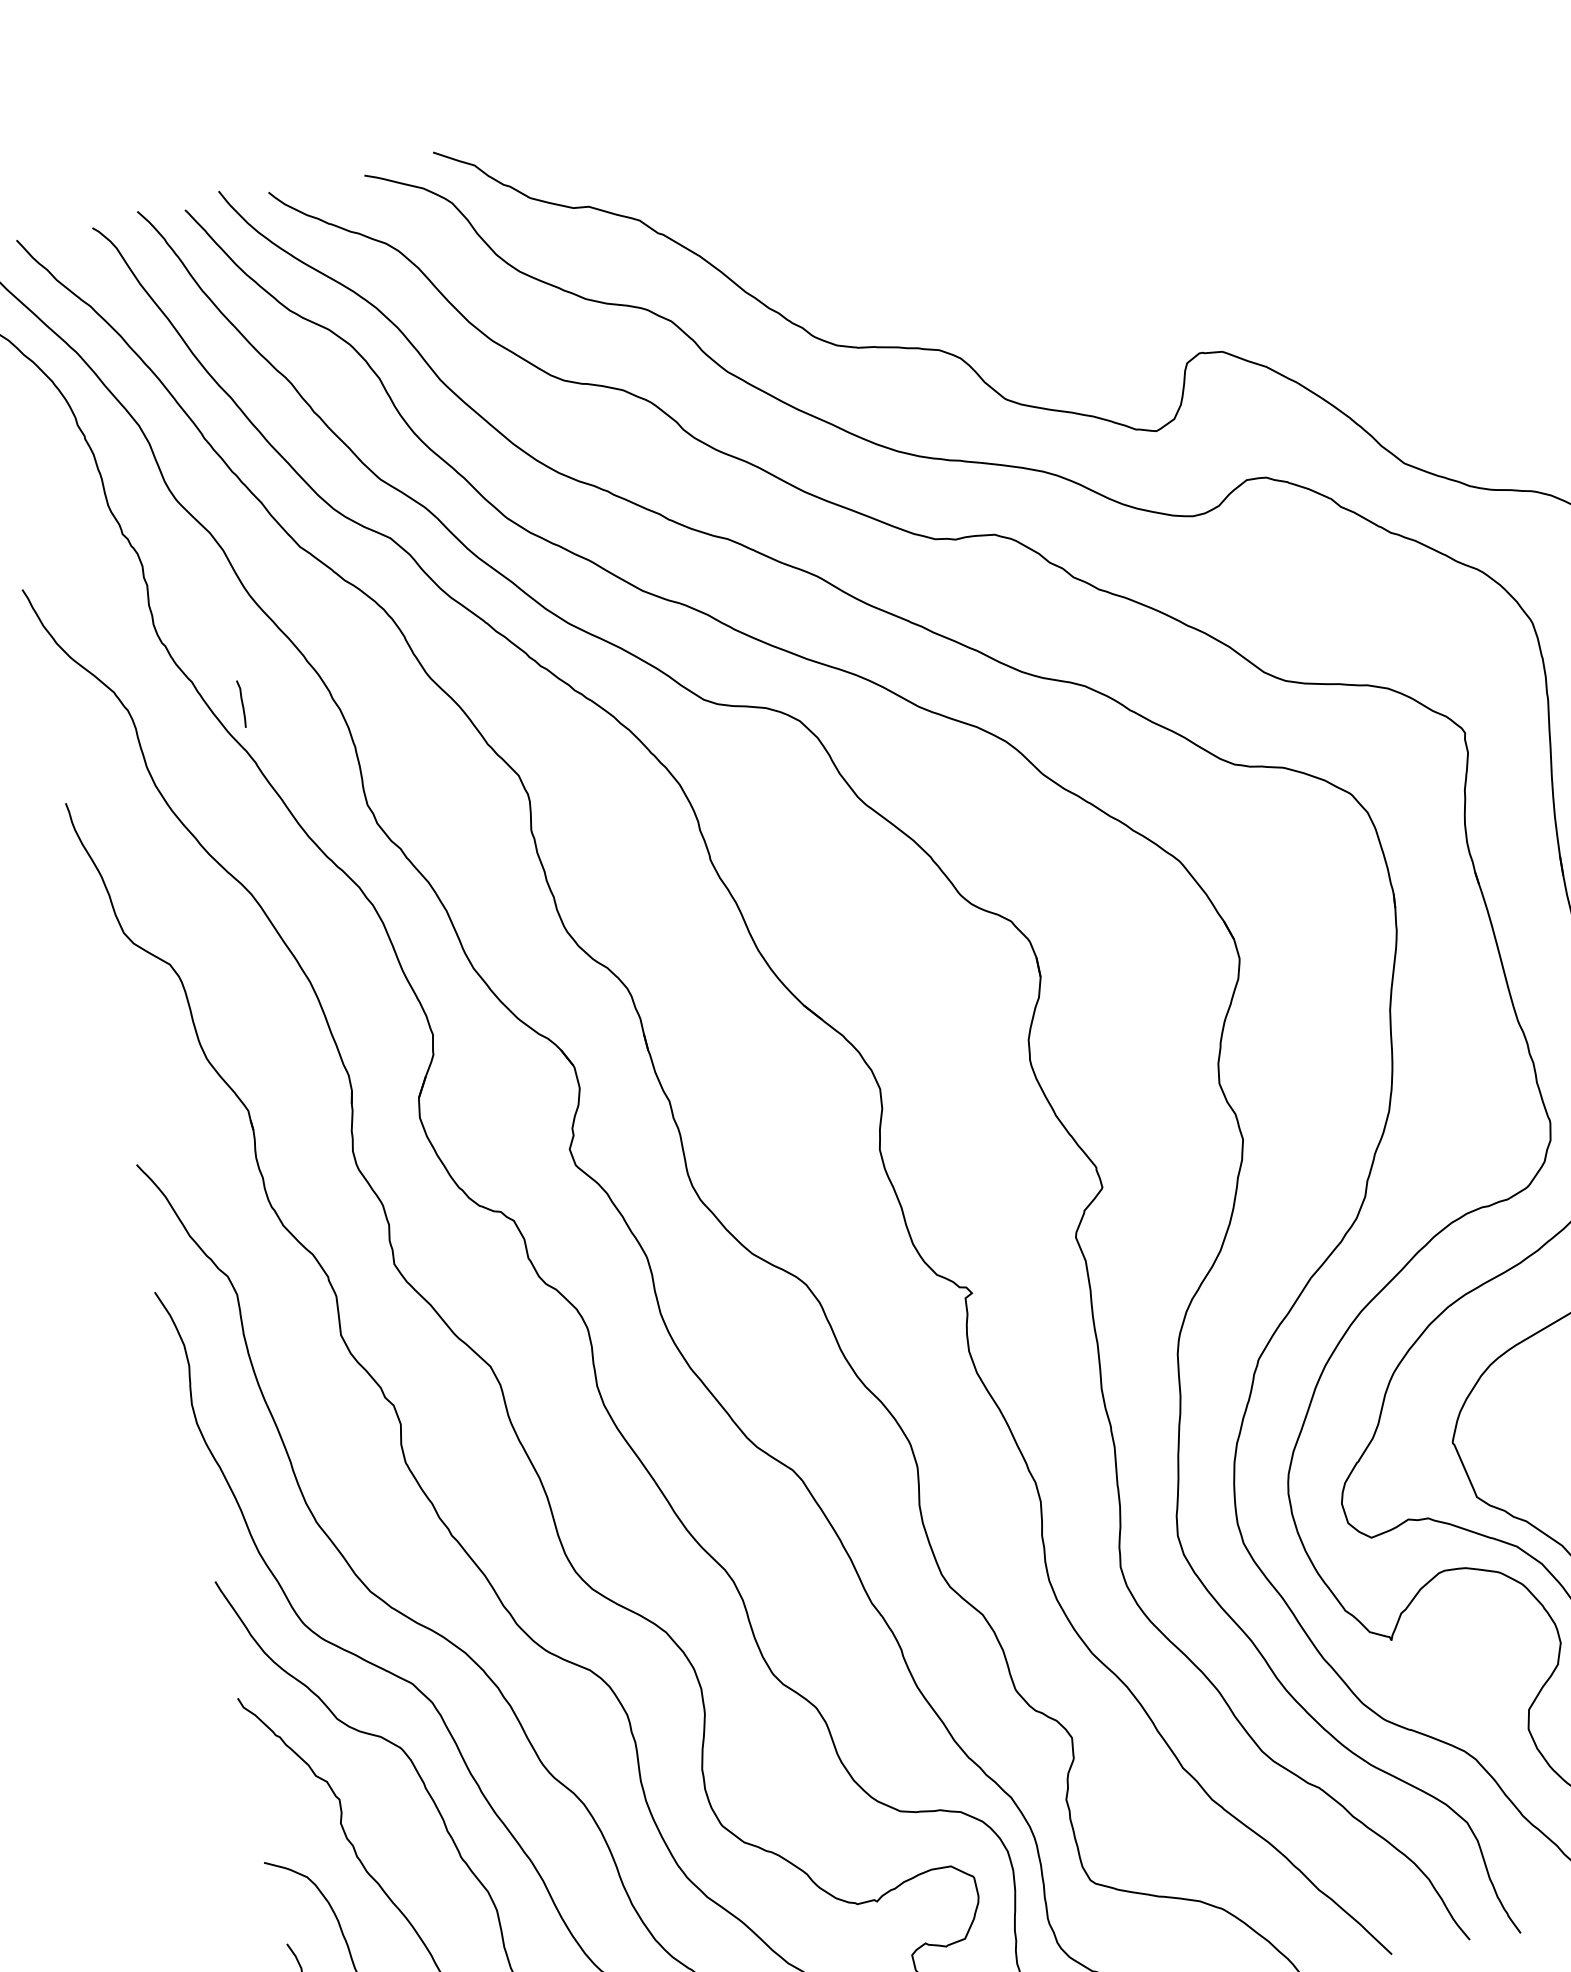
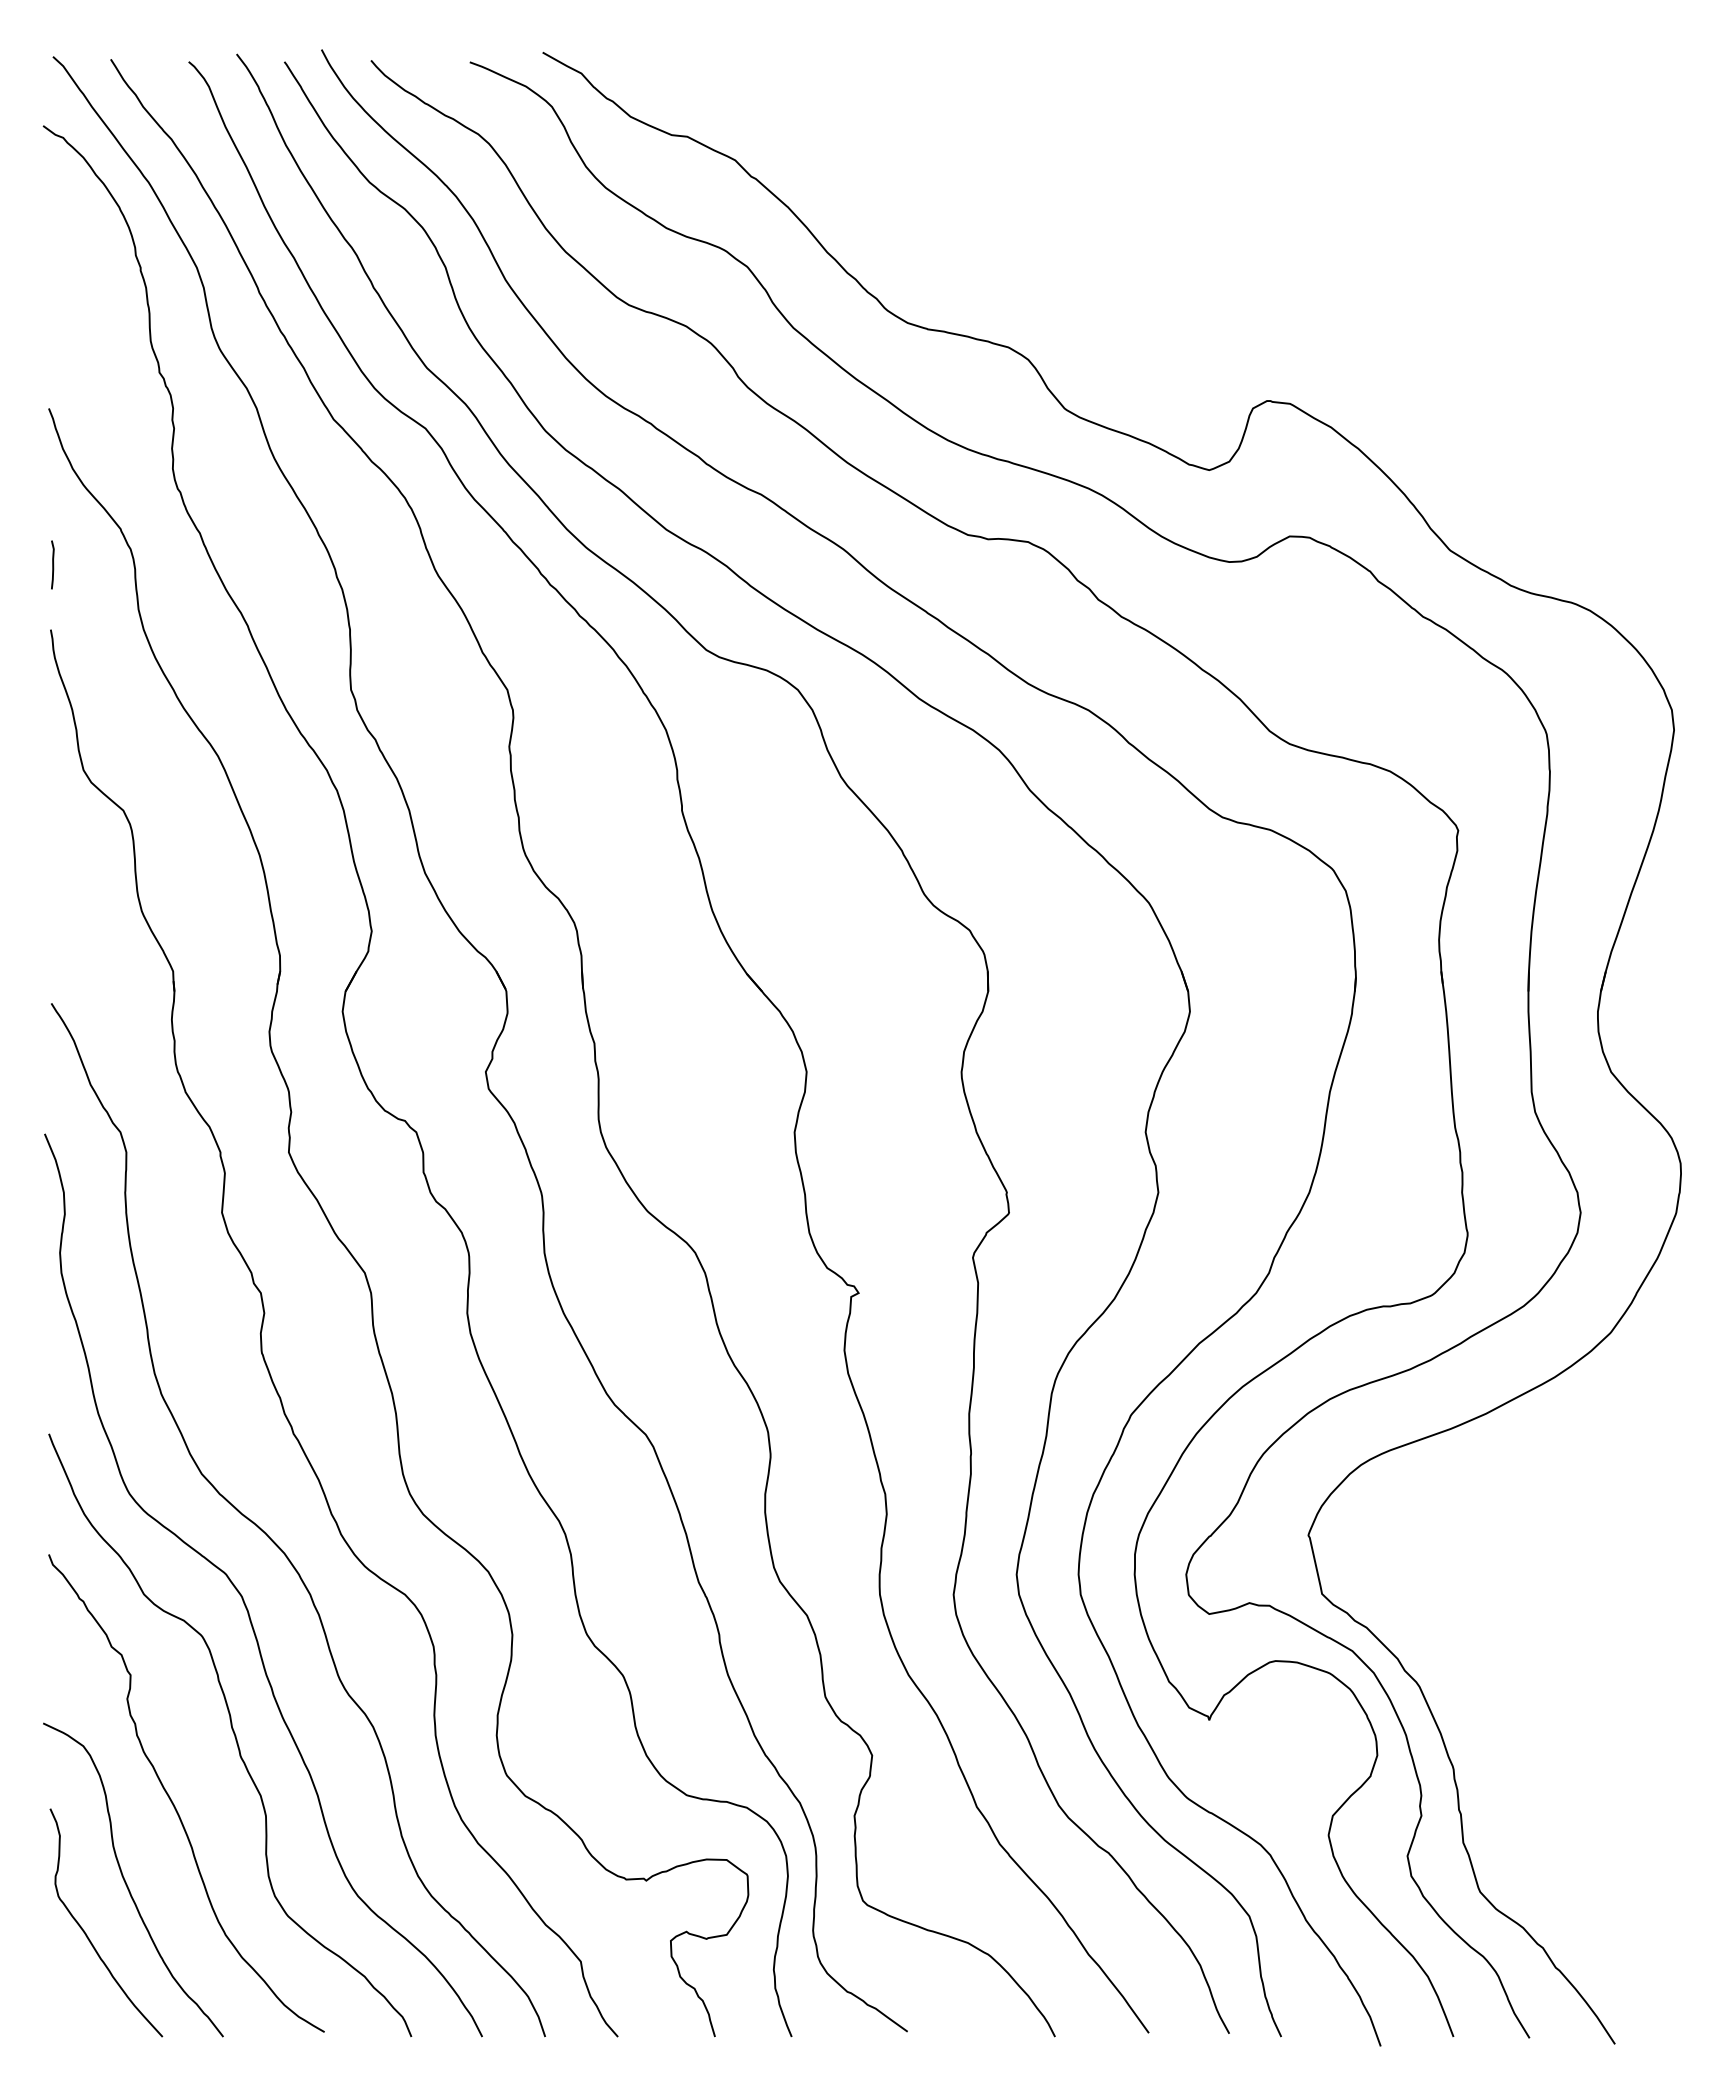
curve: (241, 703) -> (52, 564), moved

